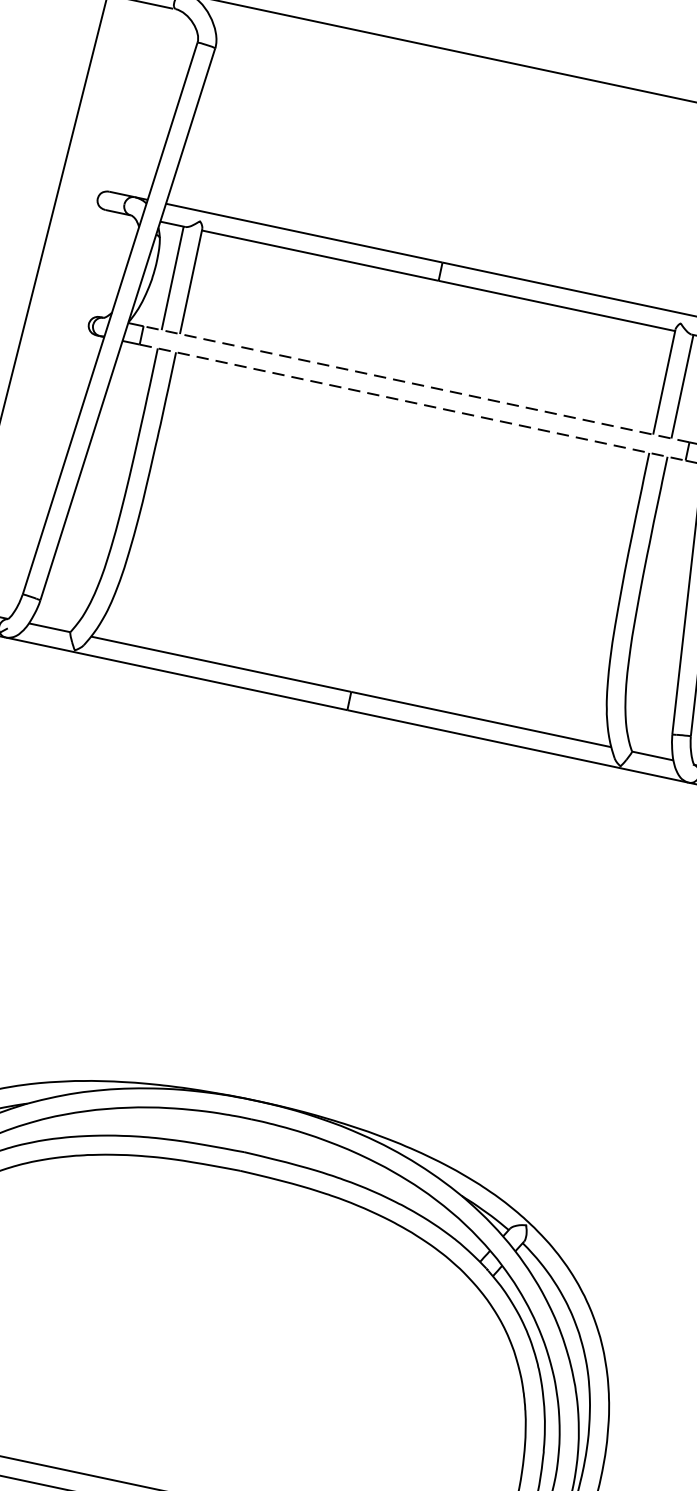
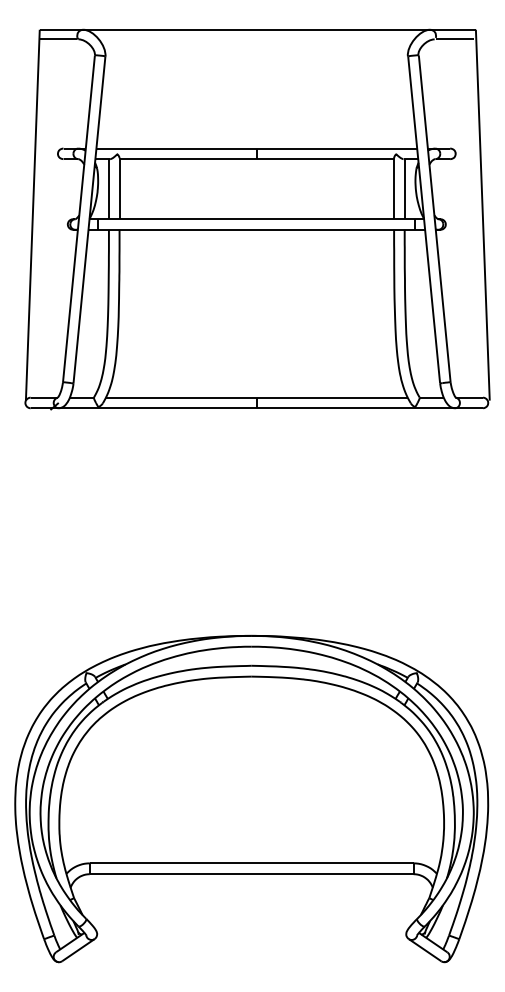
line: (415, 384) -> (256, 219), dashed -> solid
line: (413, 402) -> (257, 229), dashed -> solid

